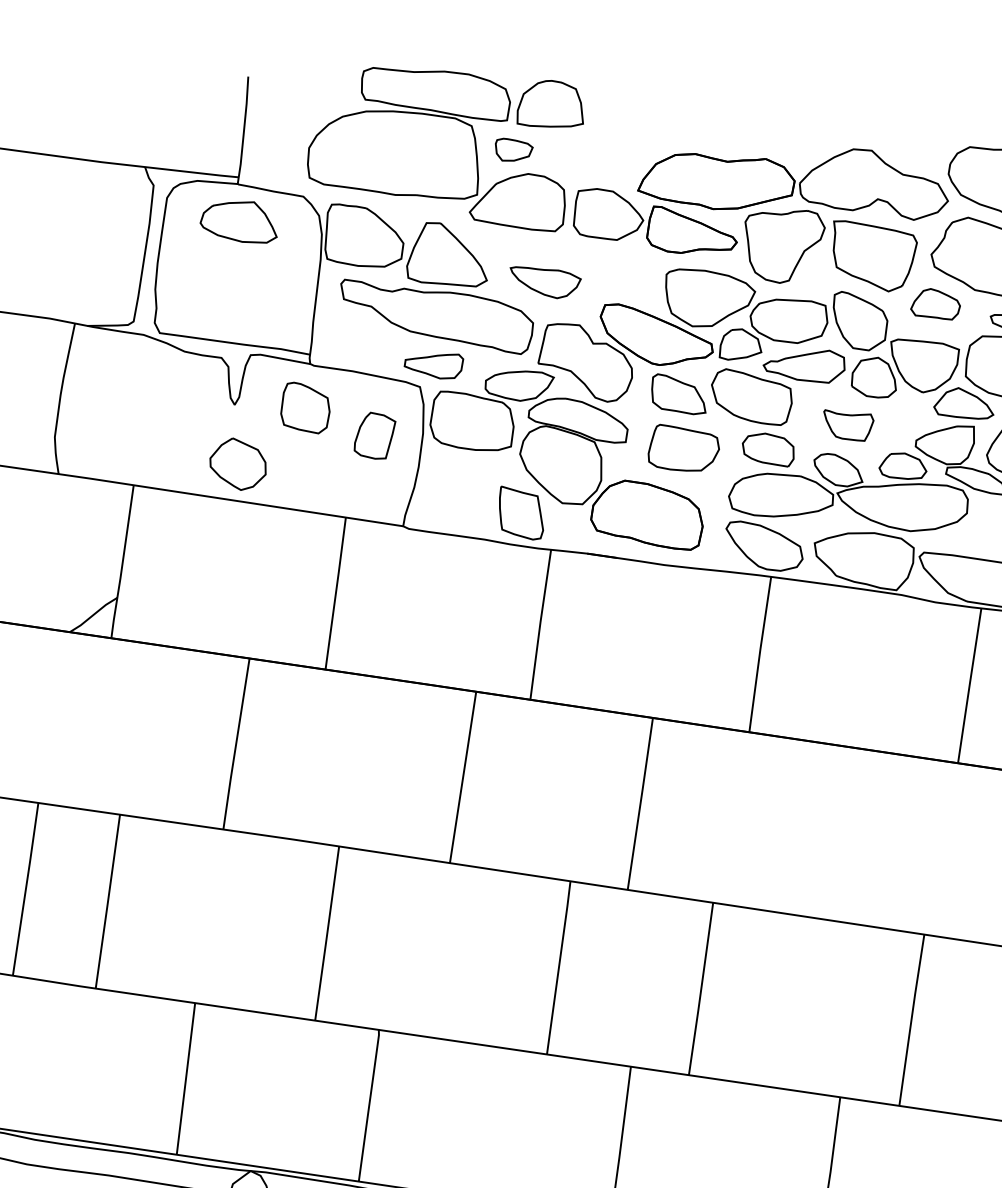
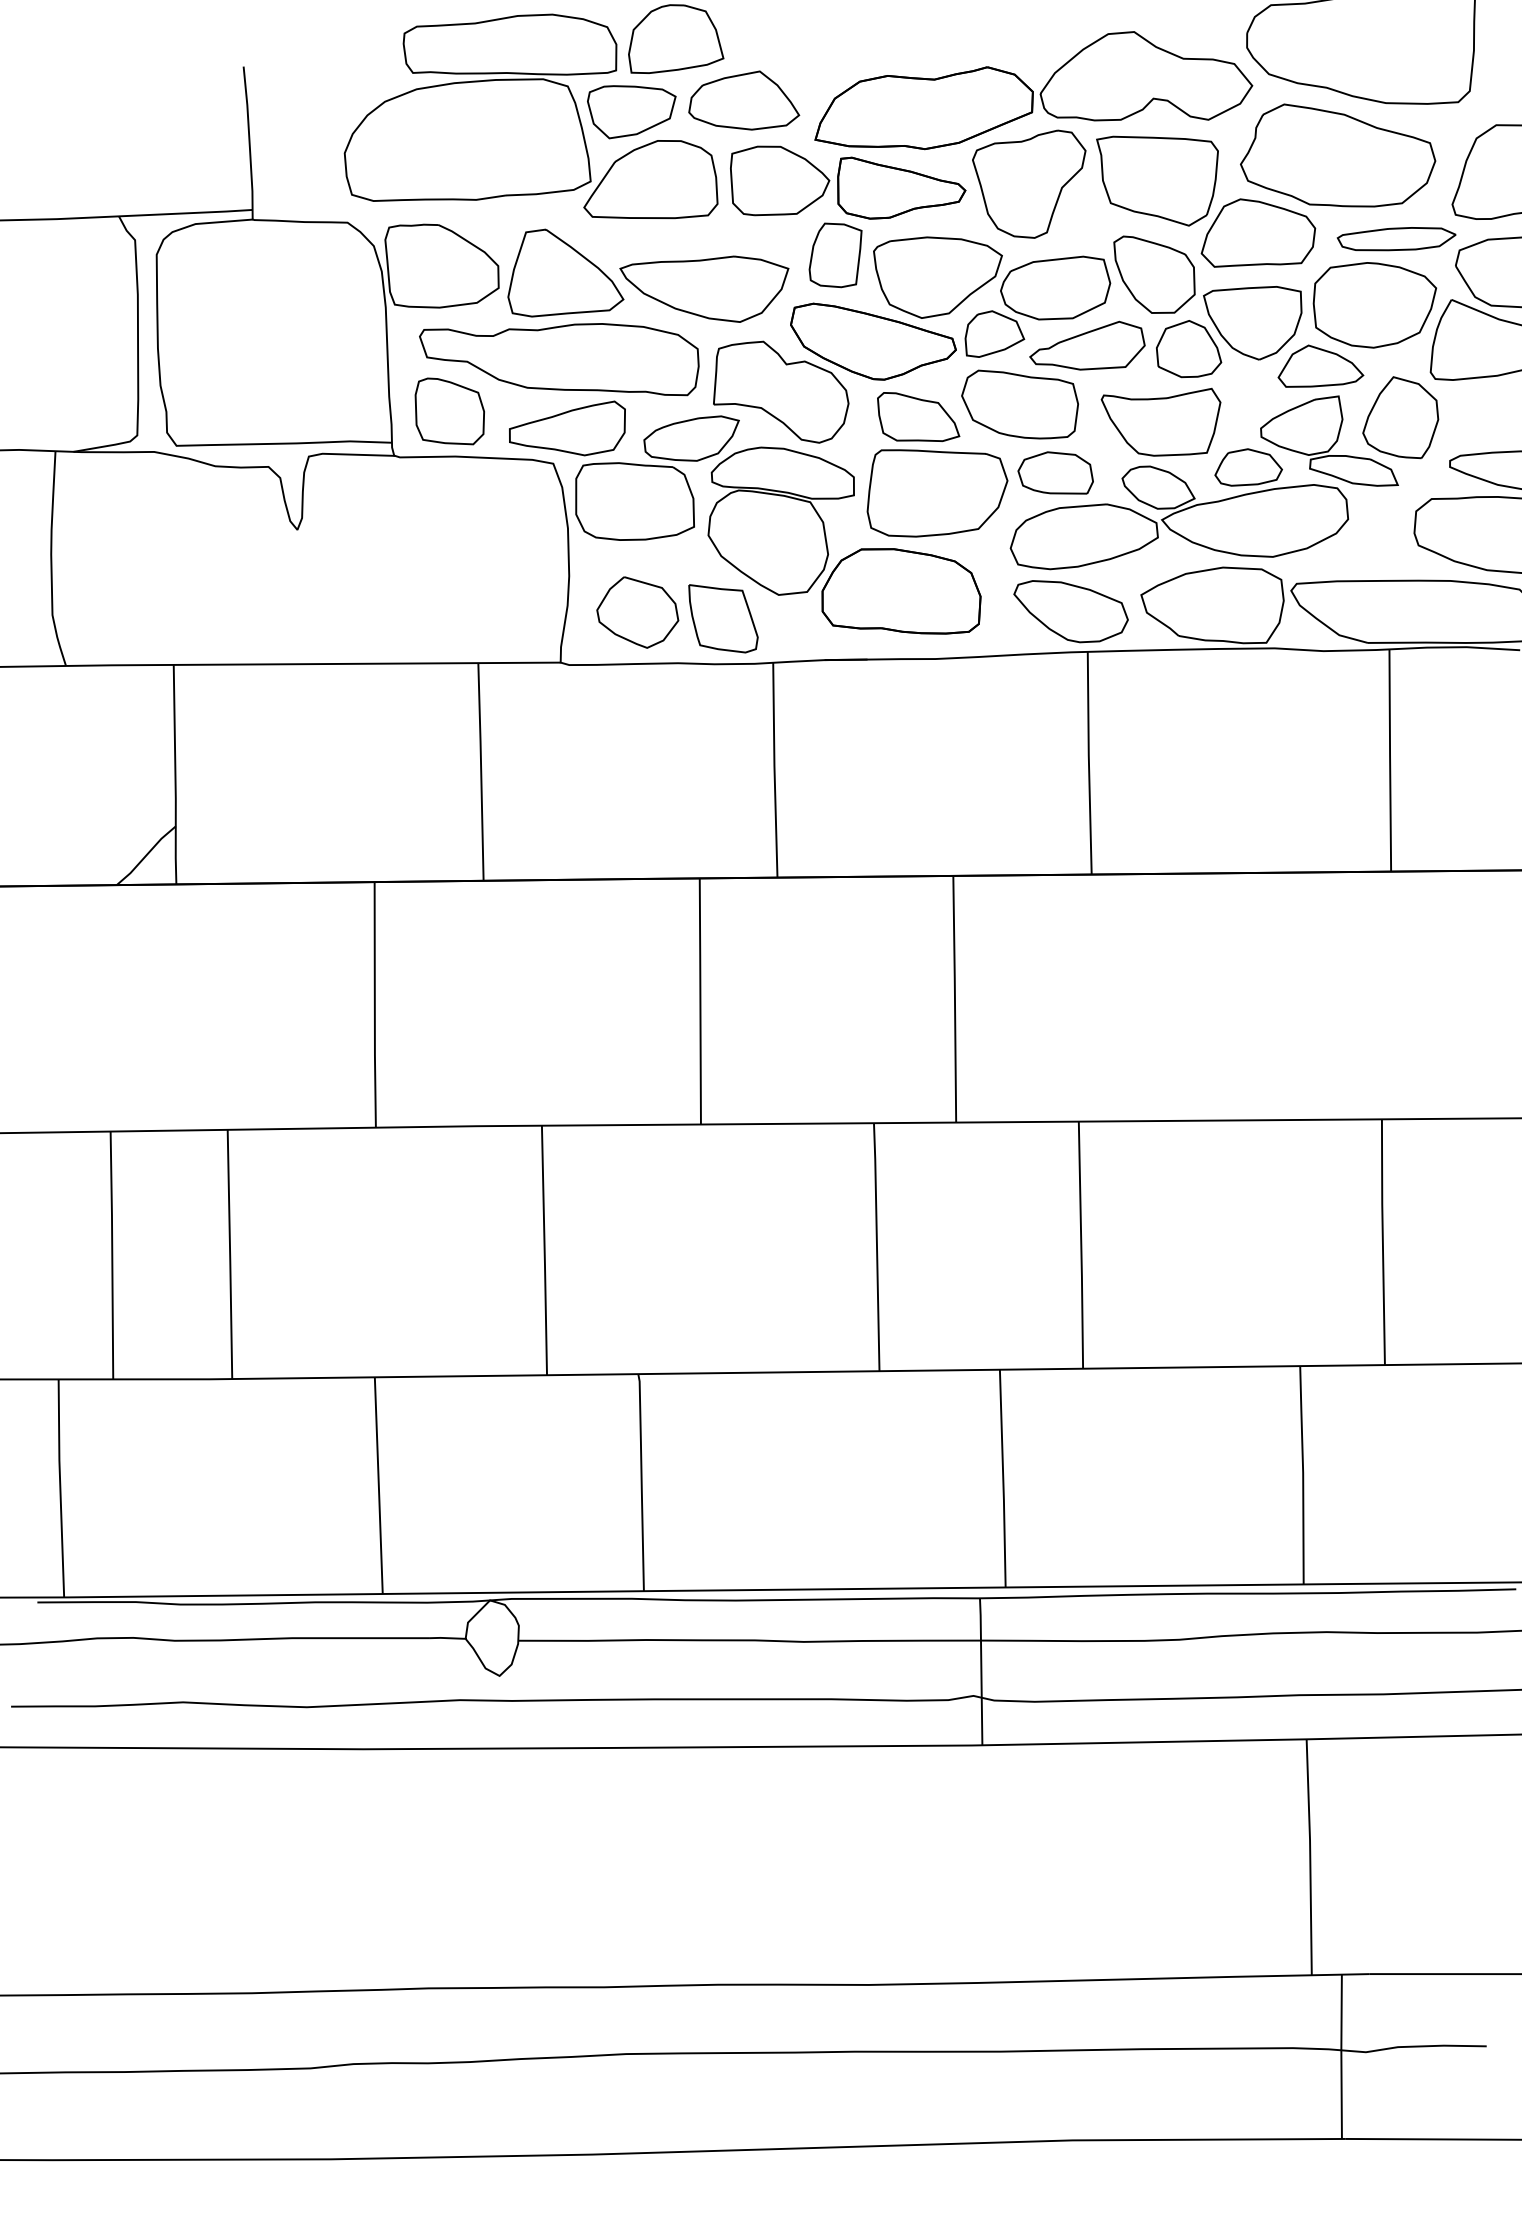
part: (513, 151) -> (631, 112), size x1.67
part: (240, 220) -> (744, 100), moved
part: (544, 281) -> (704, 288), size x1.67
part: (936, 303) -> (1258, 232), size x1.67
part: (433, 364) -> (567, 428), size x1.43
part: (305, 408) -> (449, 411), moved
part: (847, 424) -> (1160, 421), size x1.67
part: (374, 436) -> (835, 255), moved
part: (684, 450) -> (937, 493), size x1.43
part: (238, 464) -> (637, 612), moved

